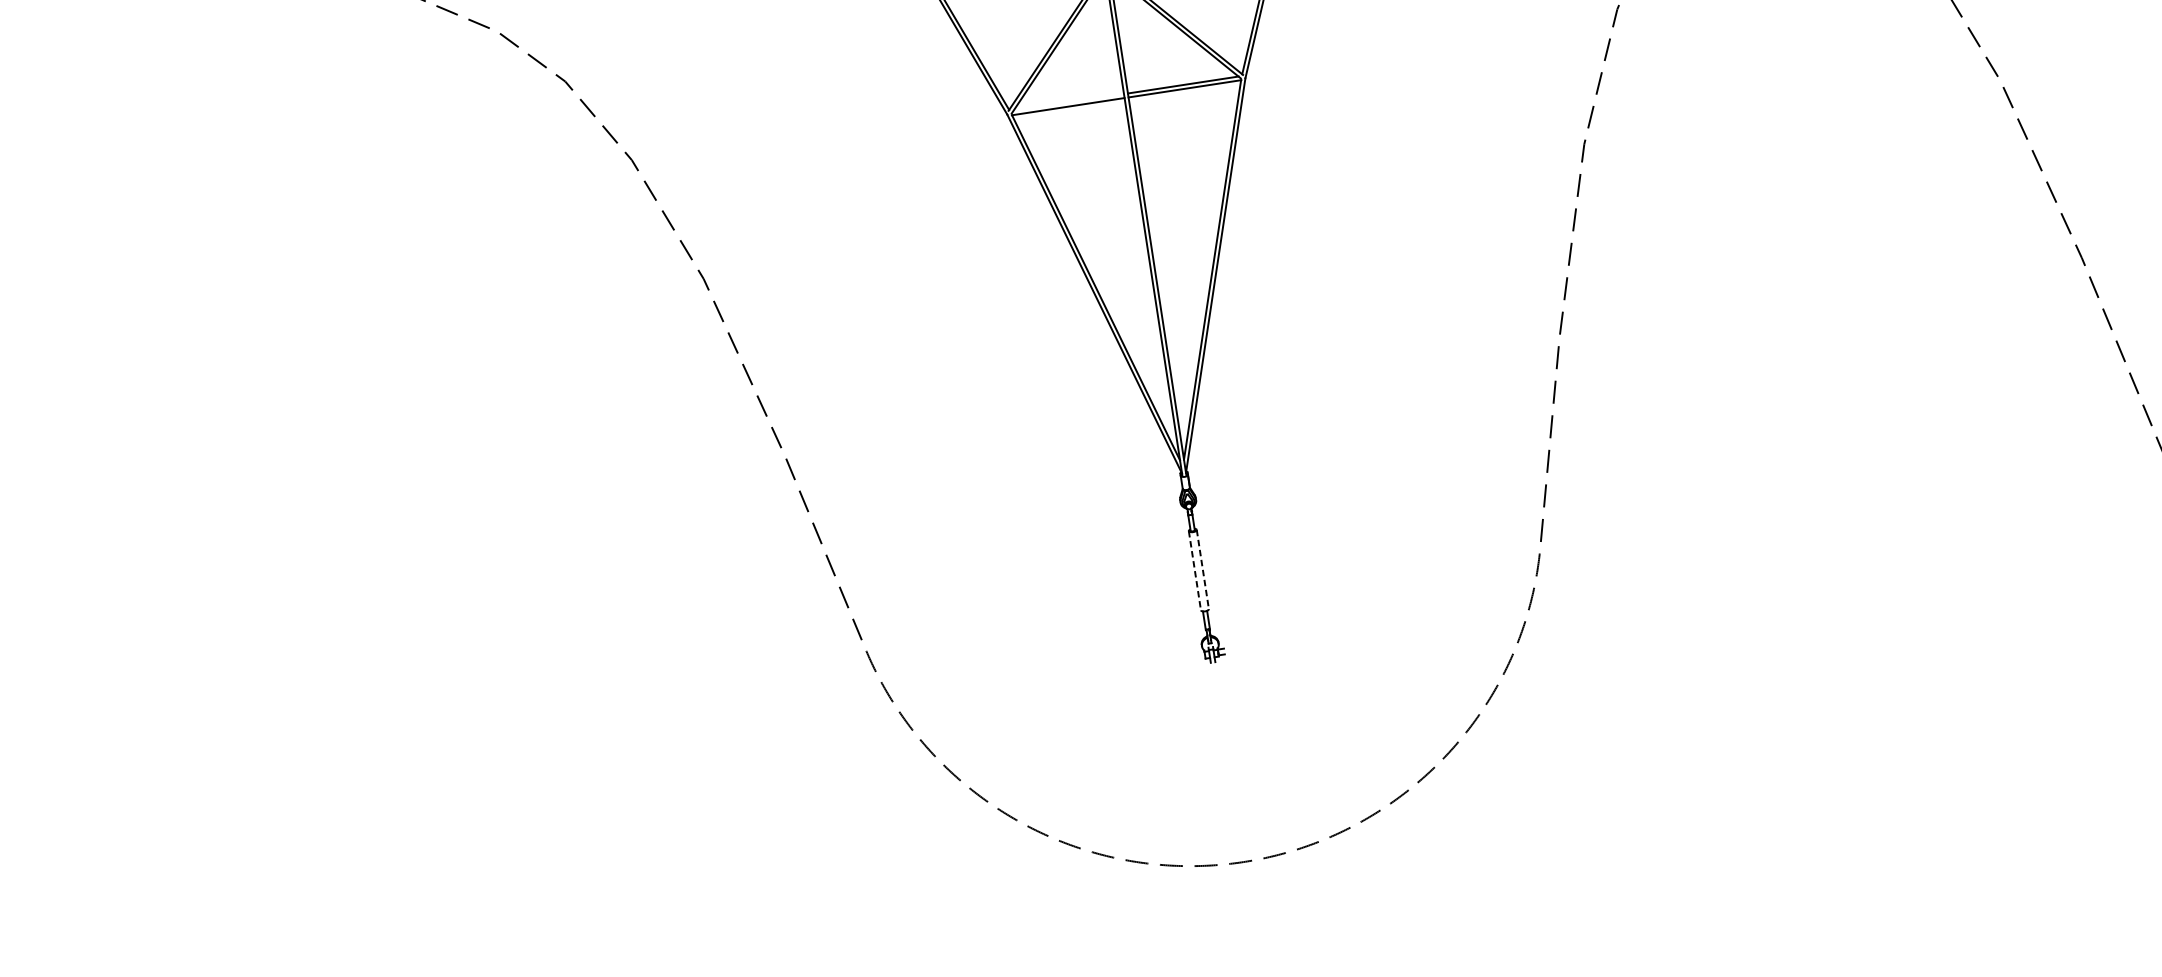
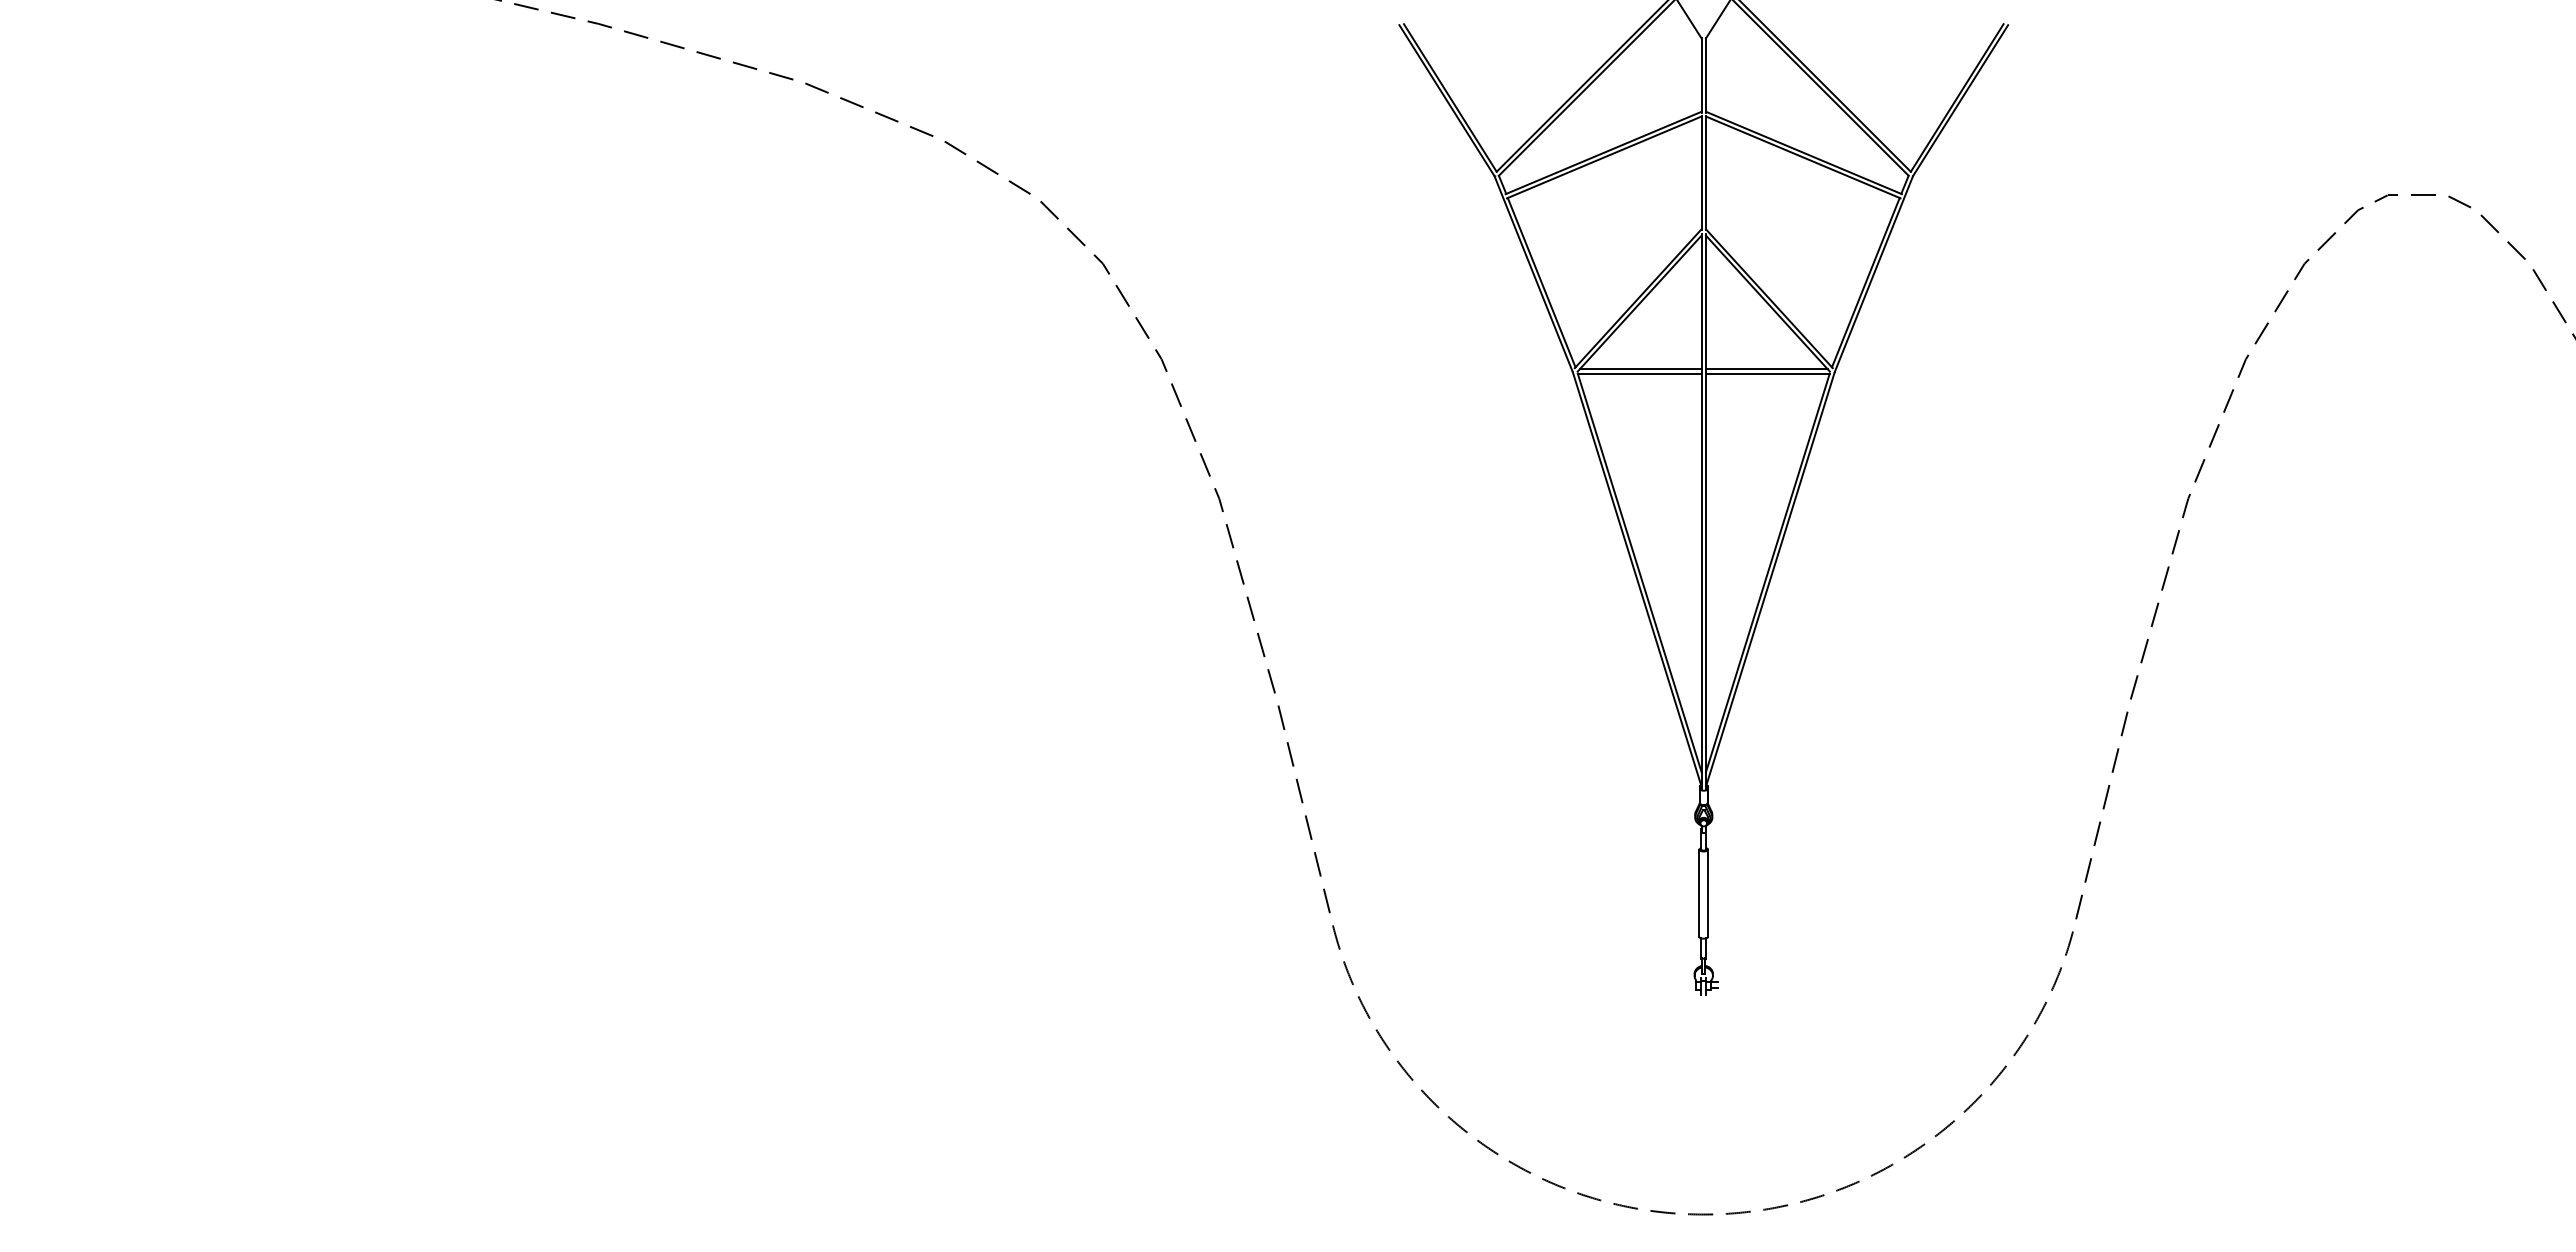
line: (1068, 102) -> (1640, 369), added
line: (1203, 569) -> (1708, 893), dashed -> solid
line: (1195, 570) -> (1699, 893), dashed -> solid

